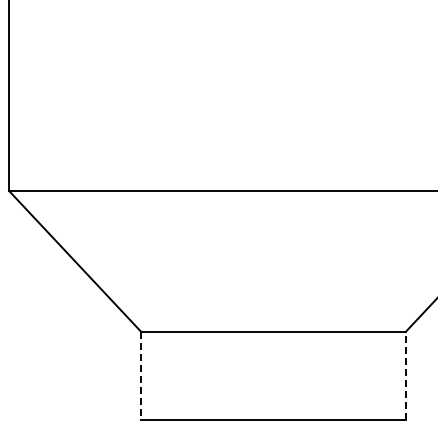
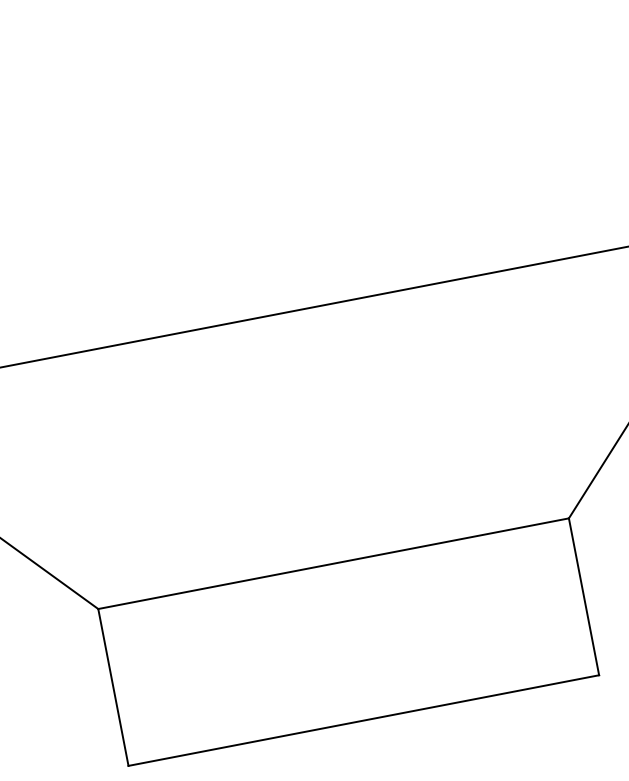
line: (405, 375) -> (583, 595), dashed -> solid
line: (141, 376) -> (113, 688), dashed -> solid

